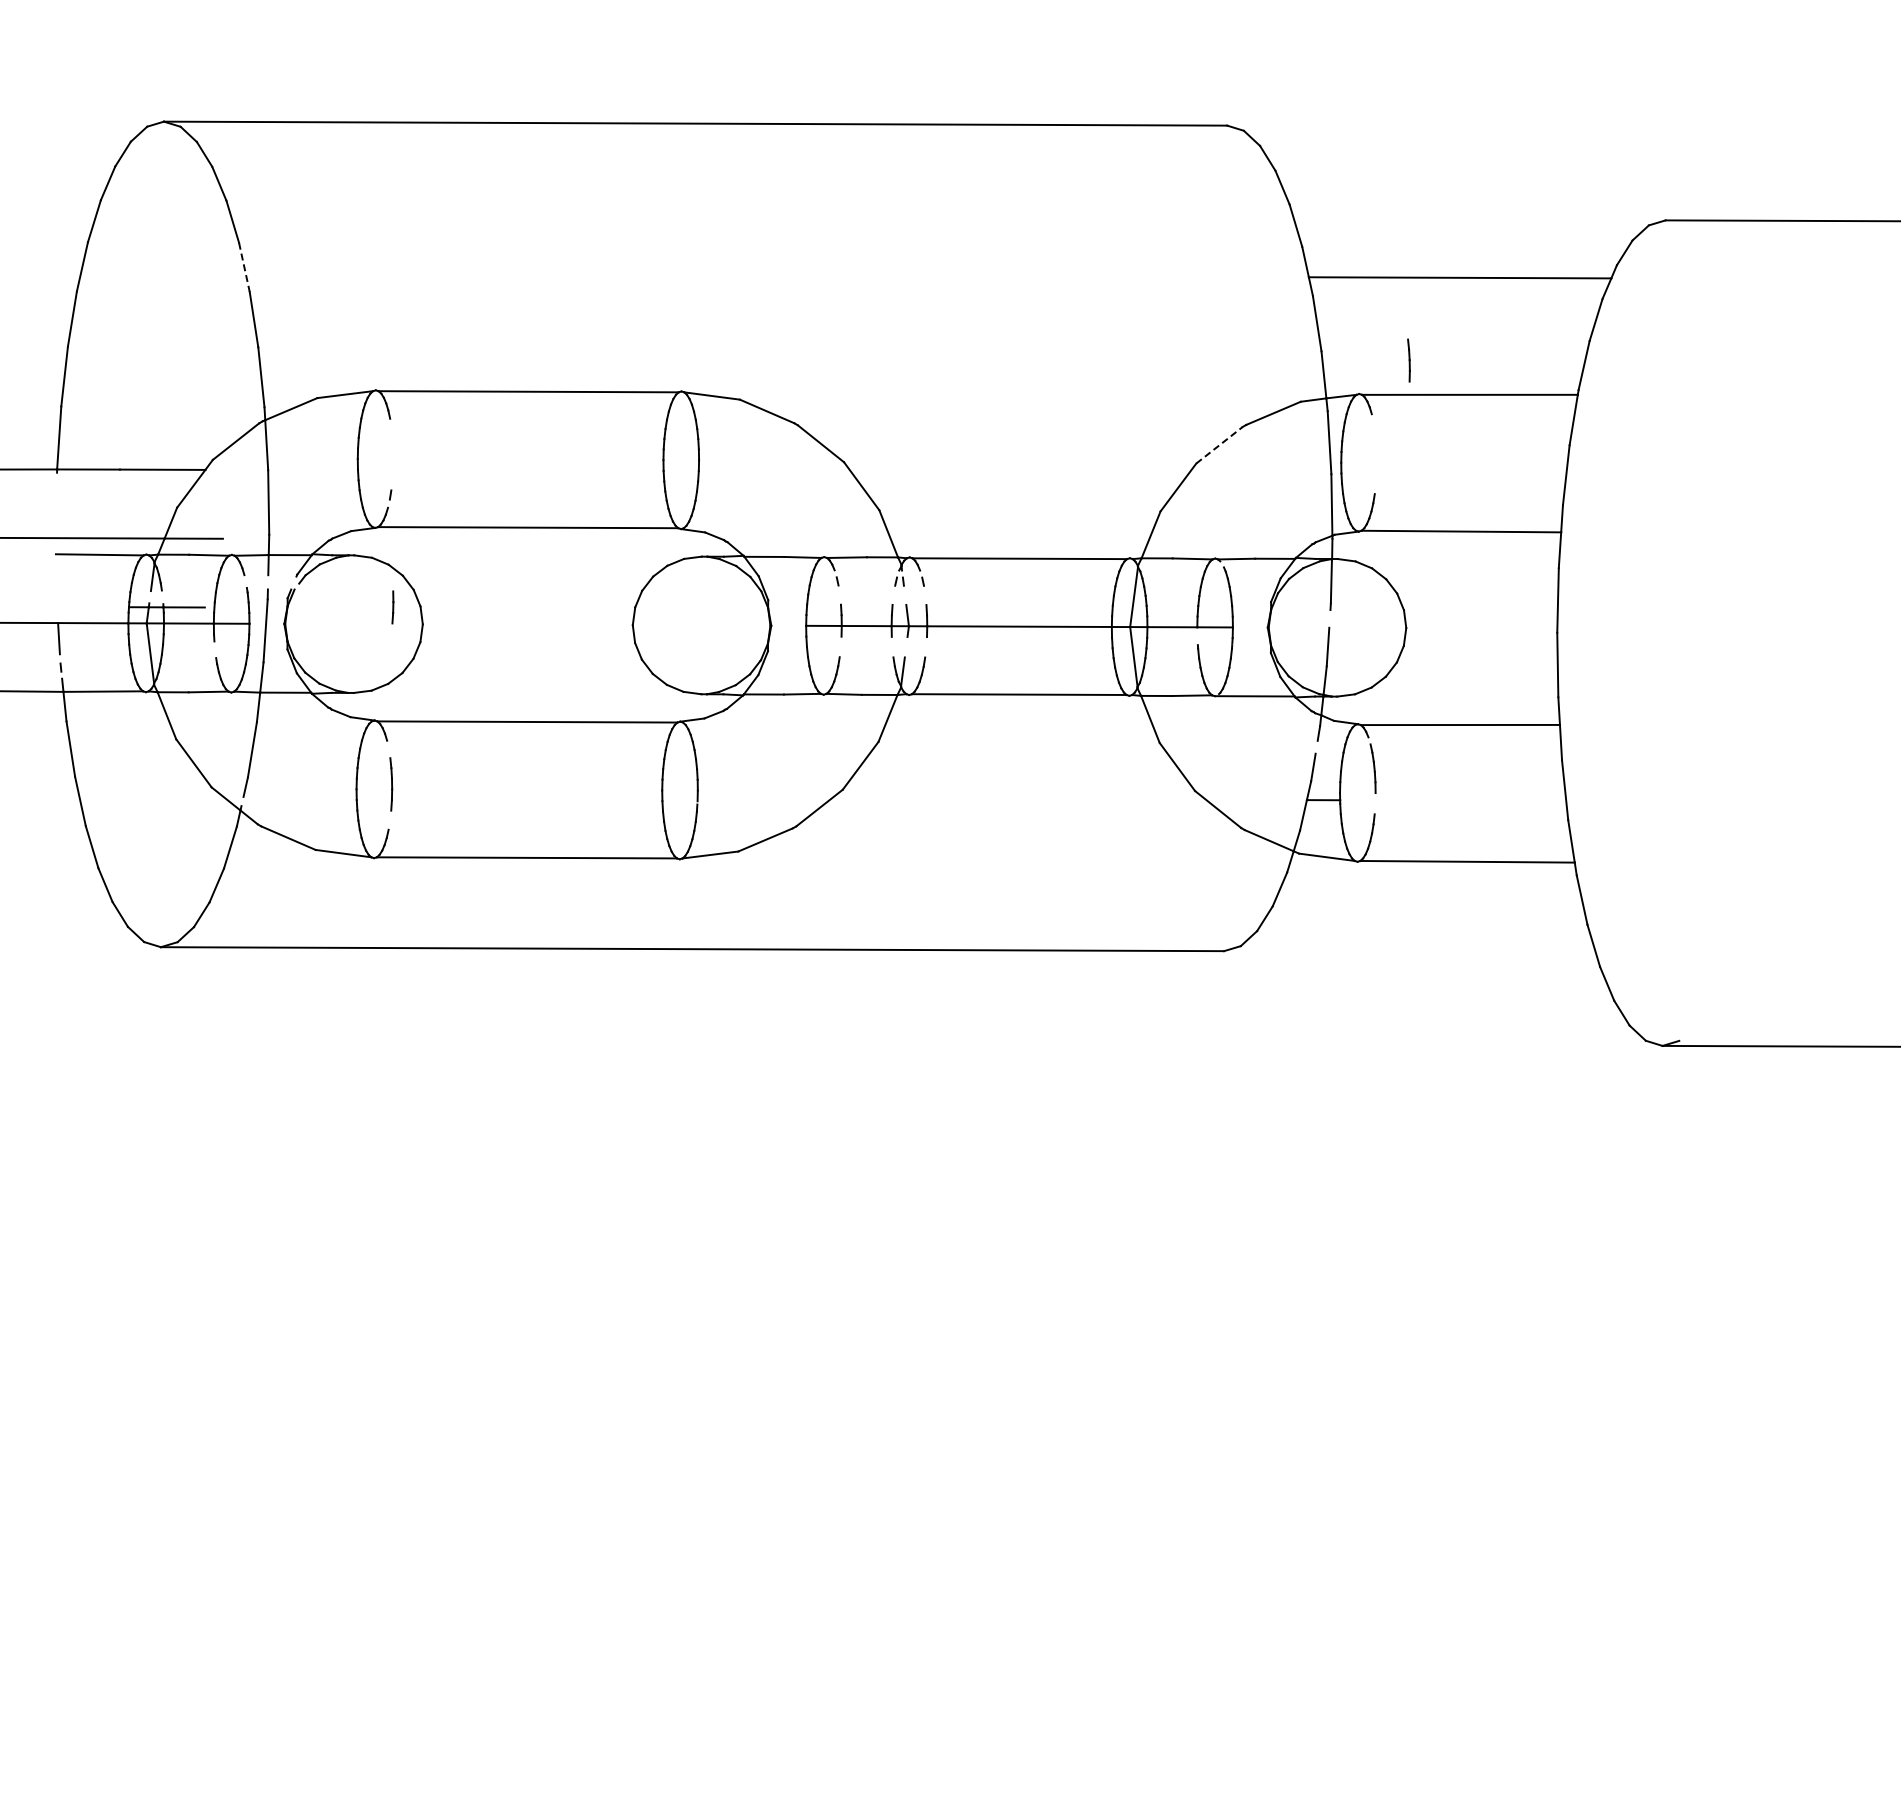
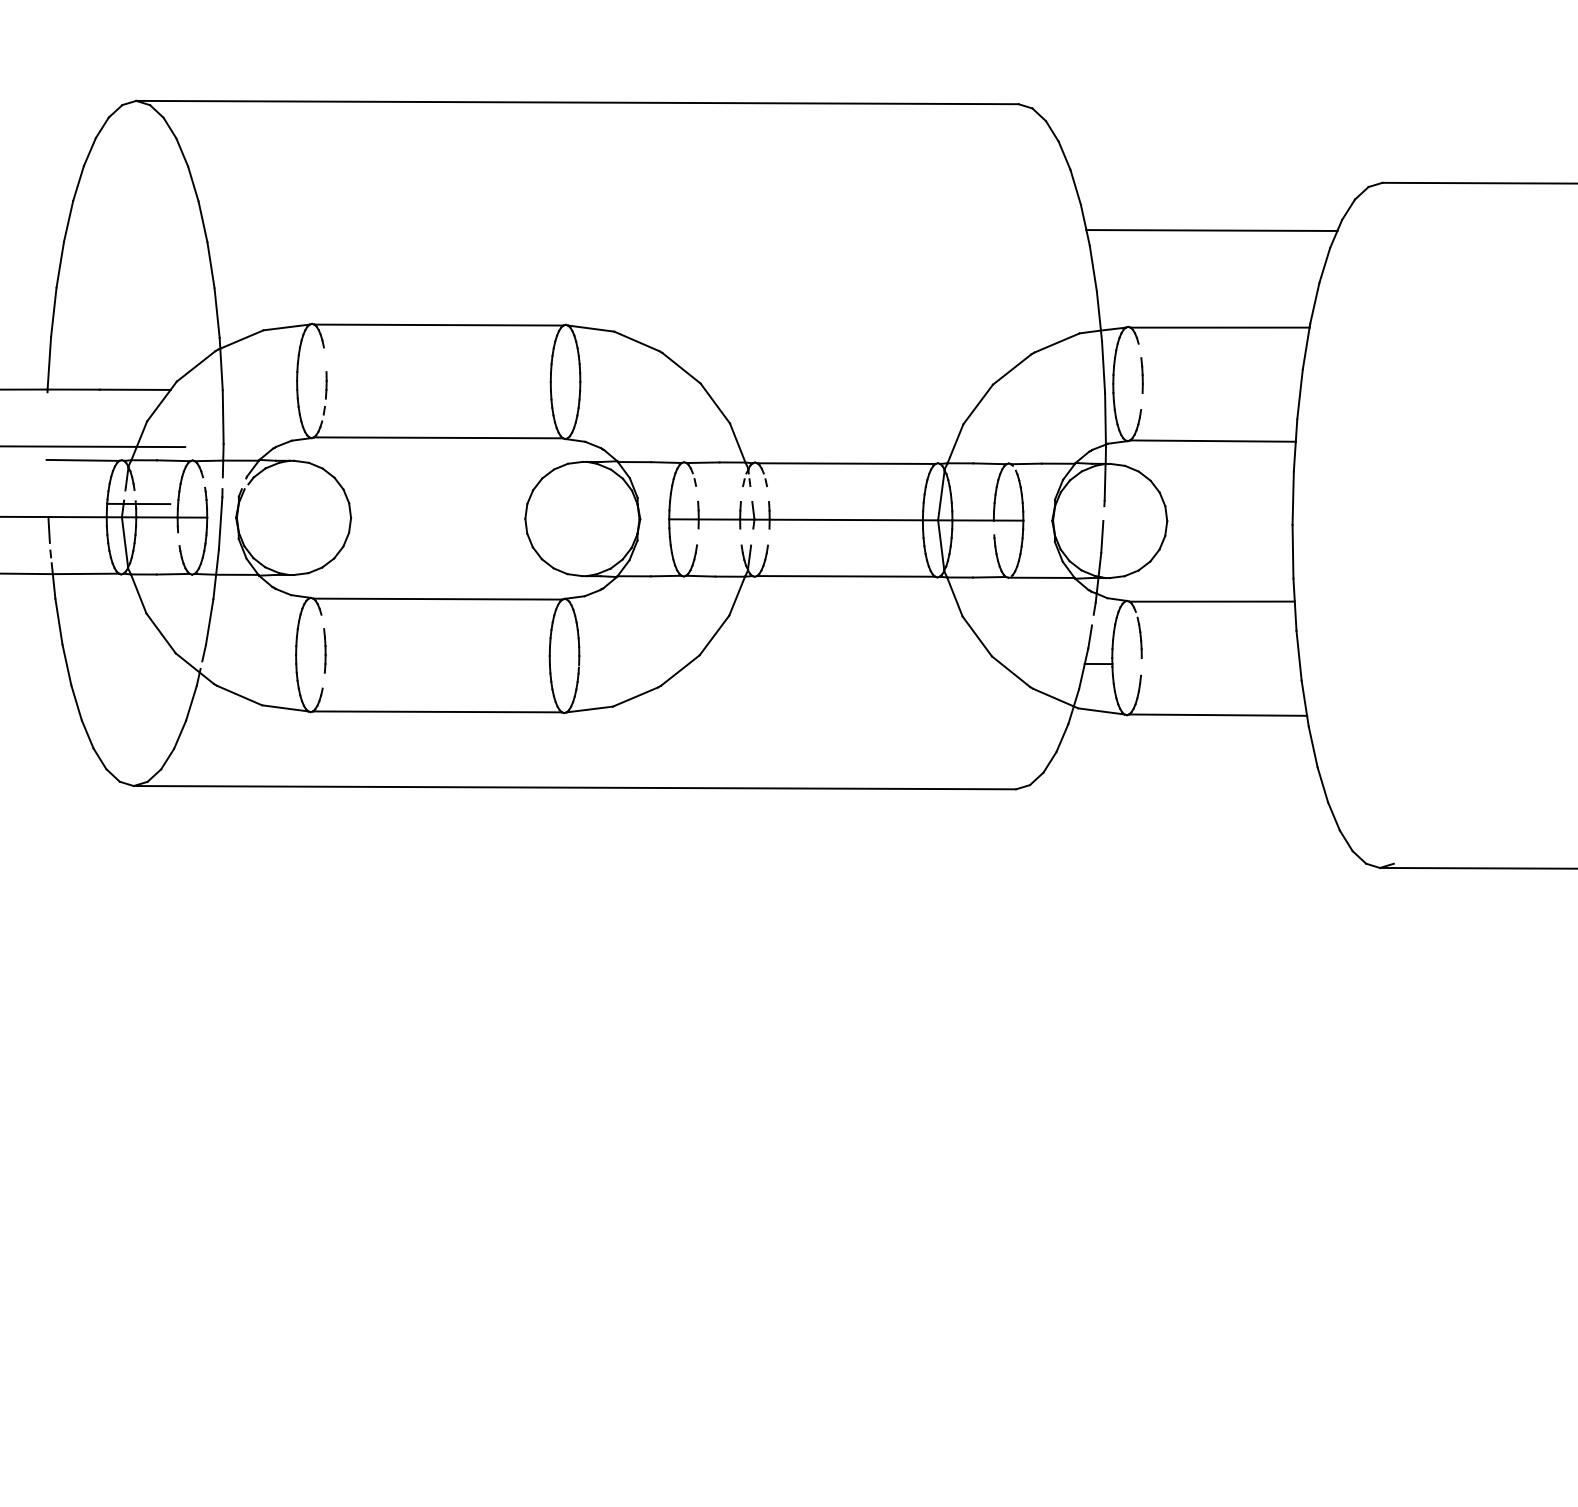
line: (244, 267) -> (203, 221), dashed -> solid
line: (1408, 360) -> (1141, 375), moved
line: (1219, 445) -> (1012, 369), dashed -> solid
line: (392, 607) -> (325, 385), moved

